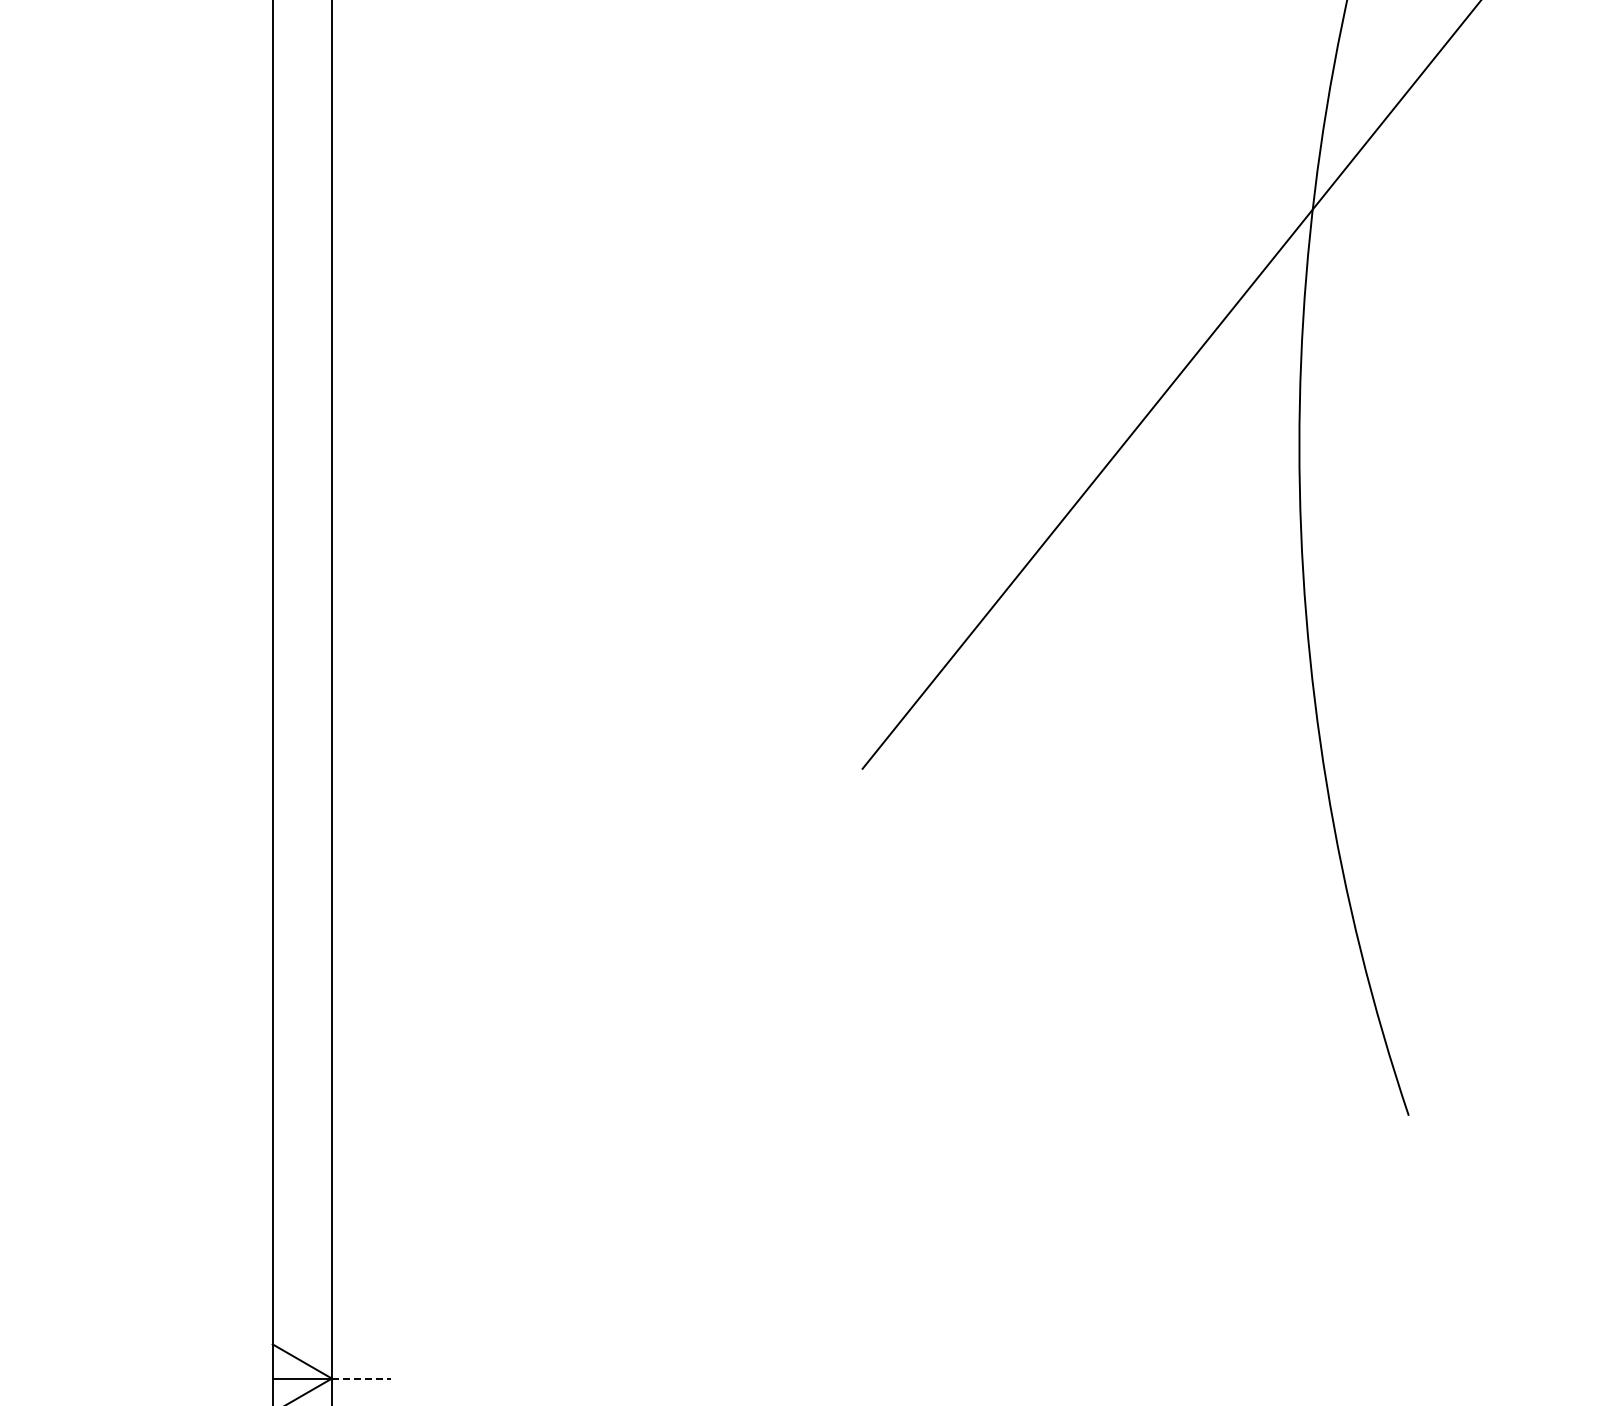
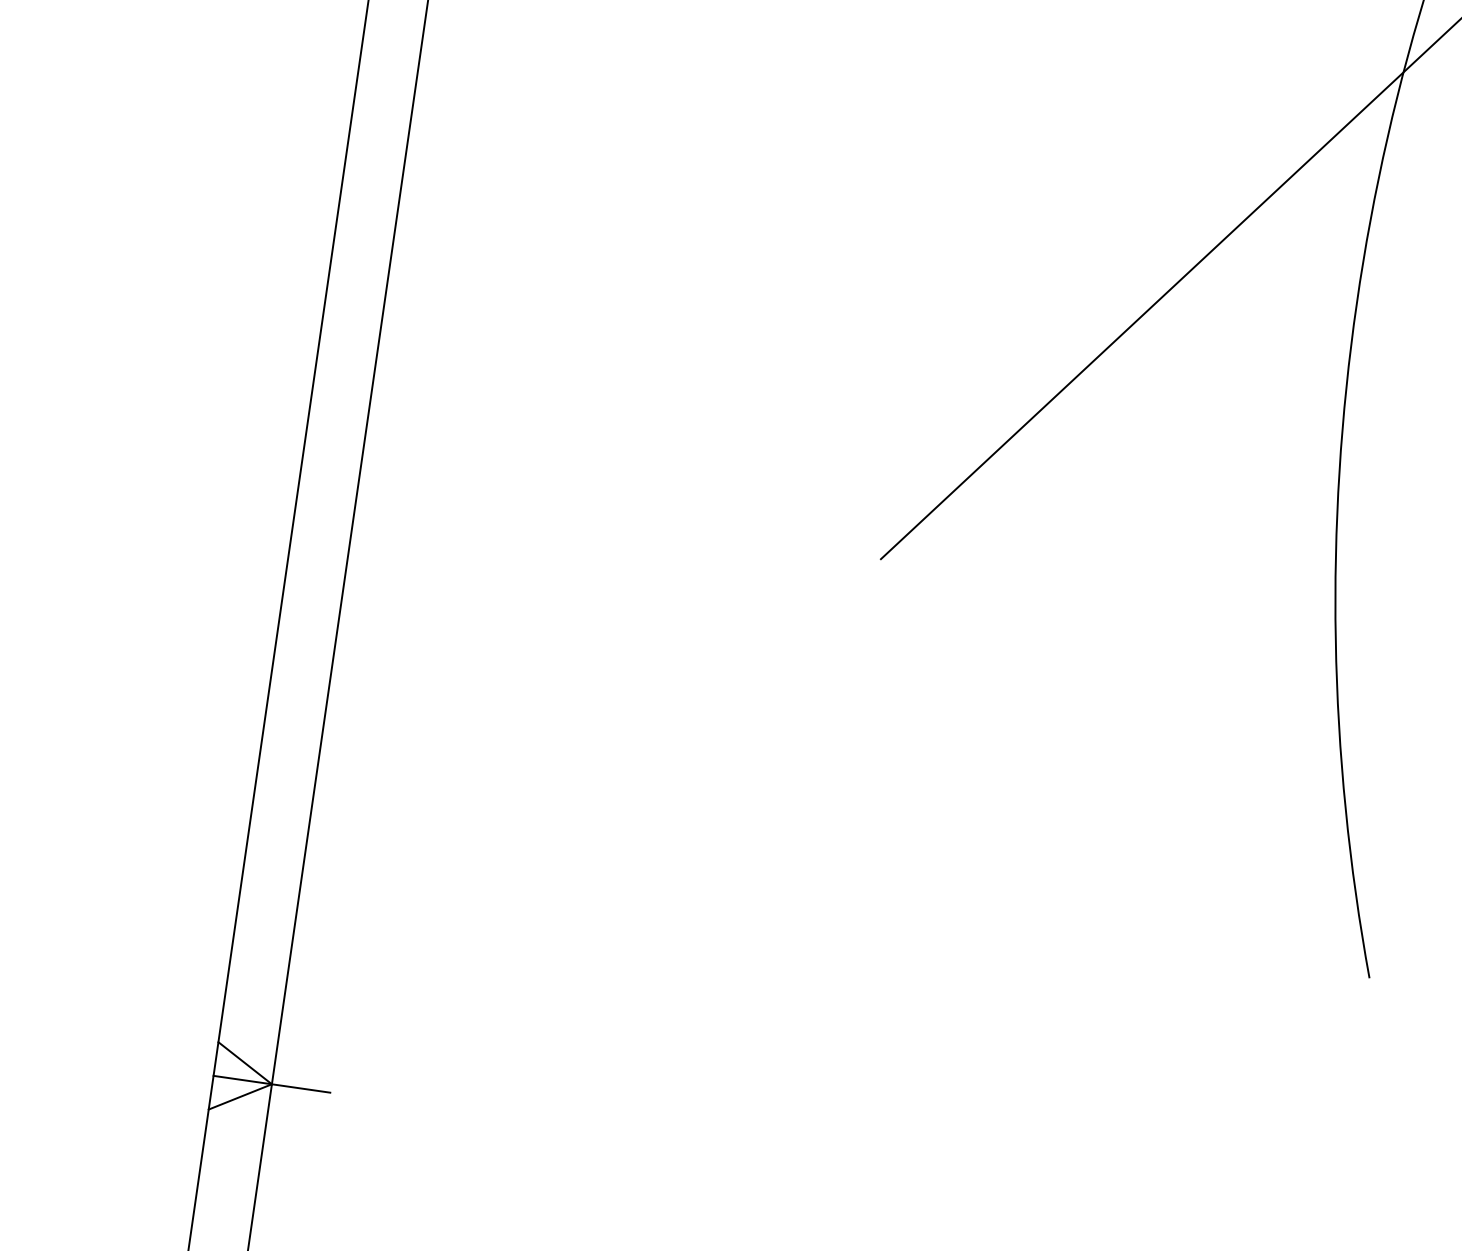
line: (361, 1378) -> (301, 1088), dashed -> solid

